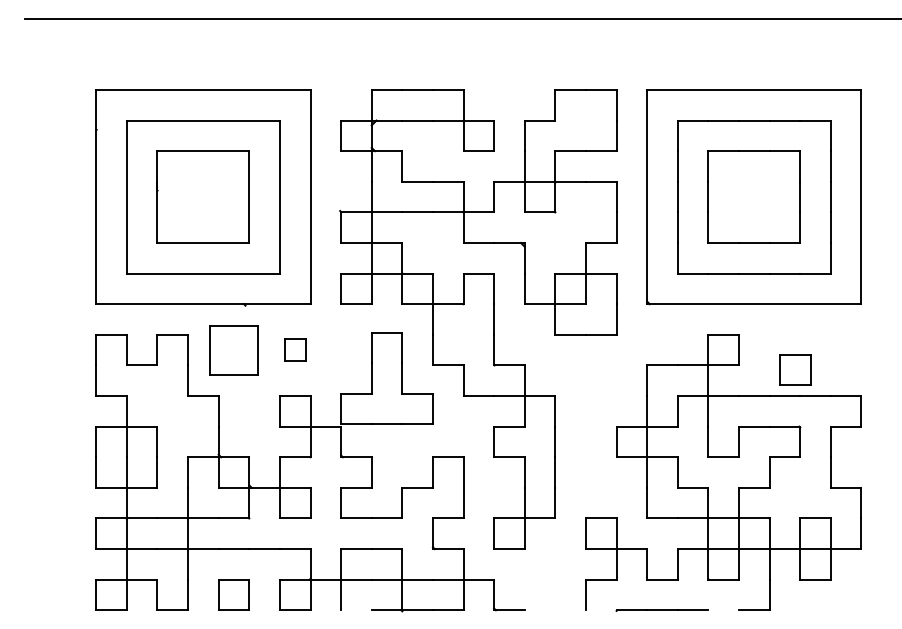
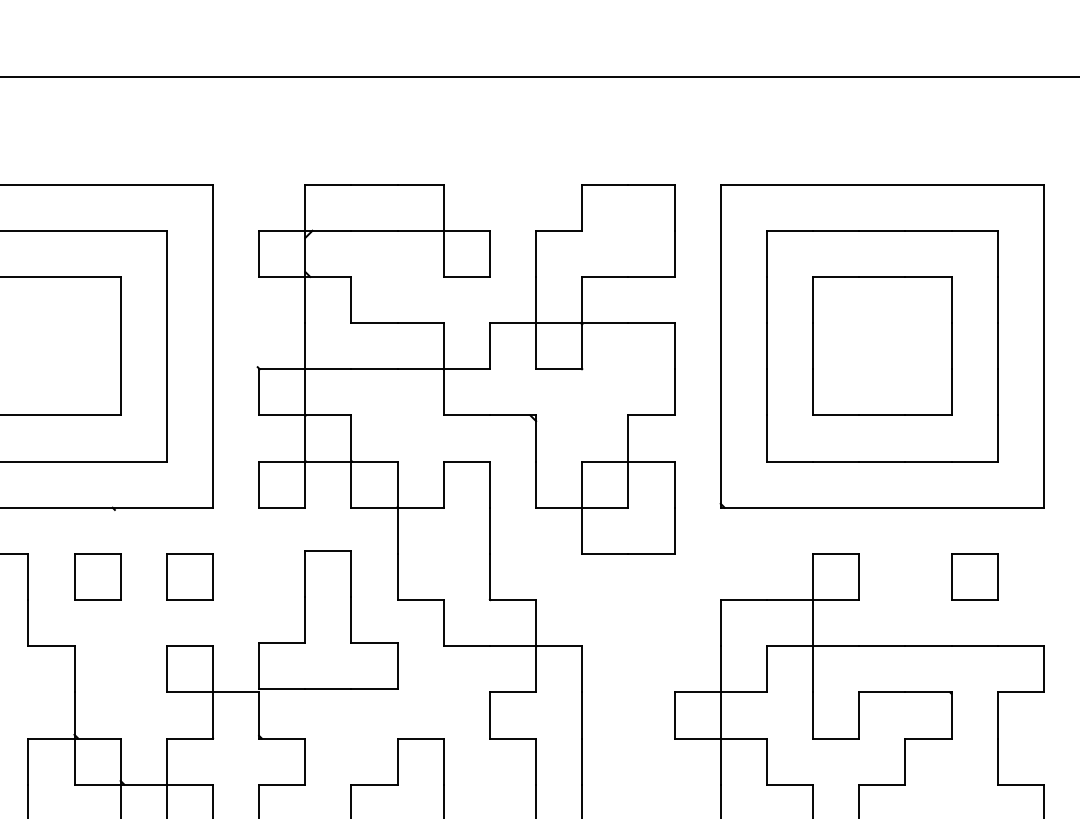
part: (233, 349) -> (96, 576), size x0.62
part: (295, 349) -> (190, 576), size x1.43
part: (795, 369) -> (974, 576), moved

